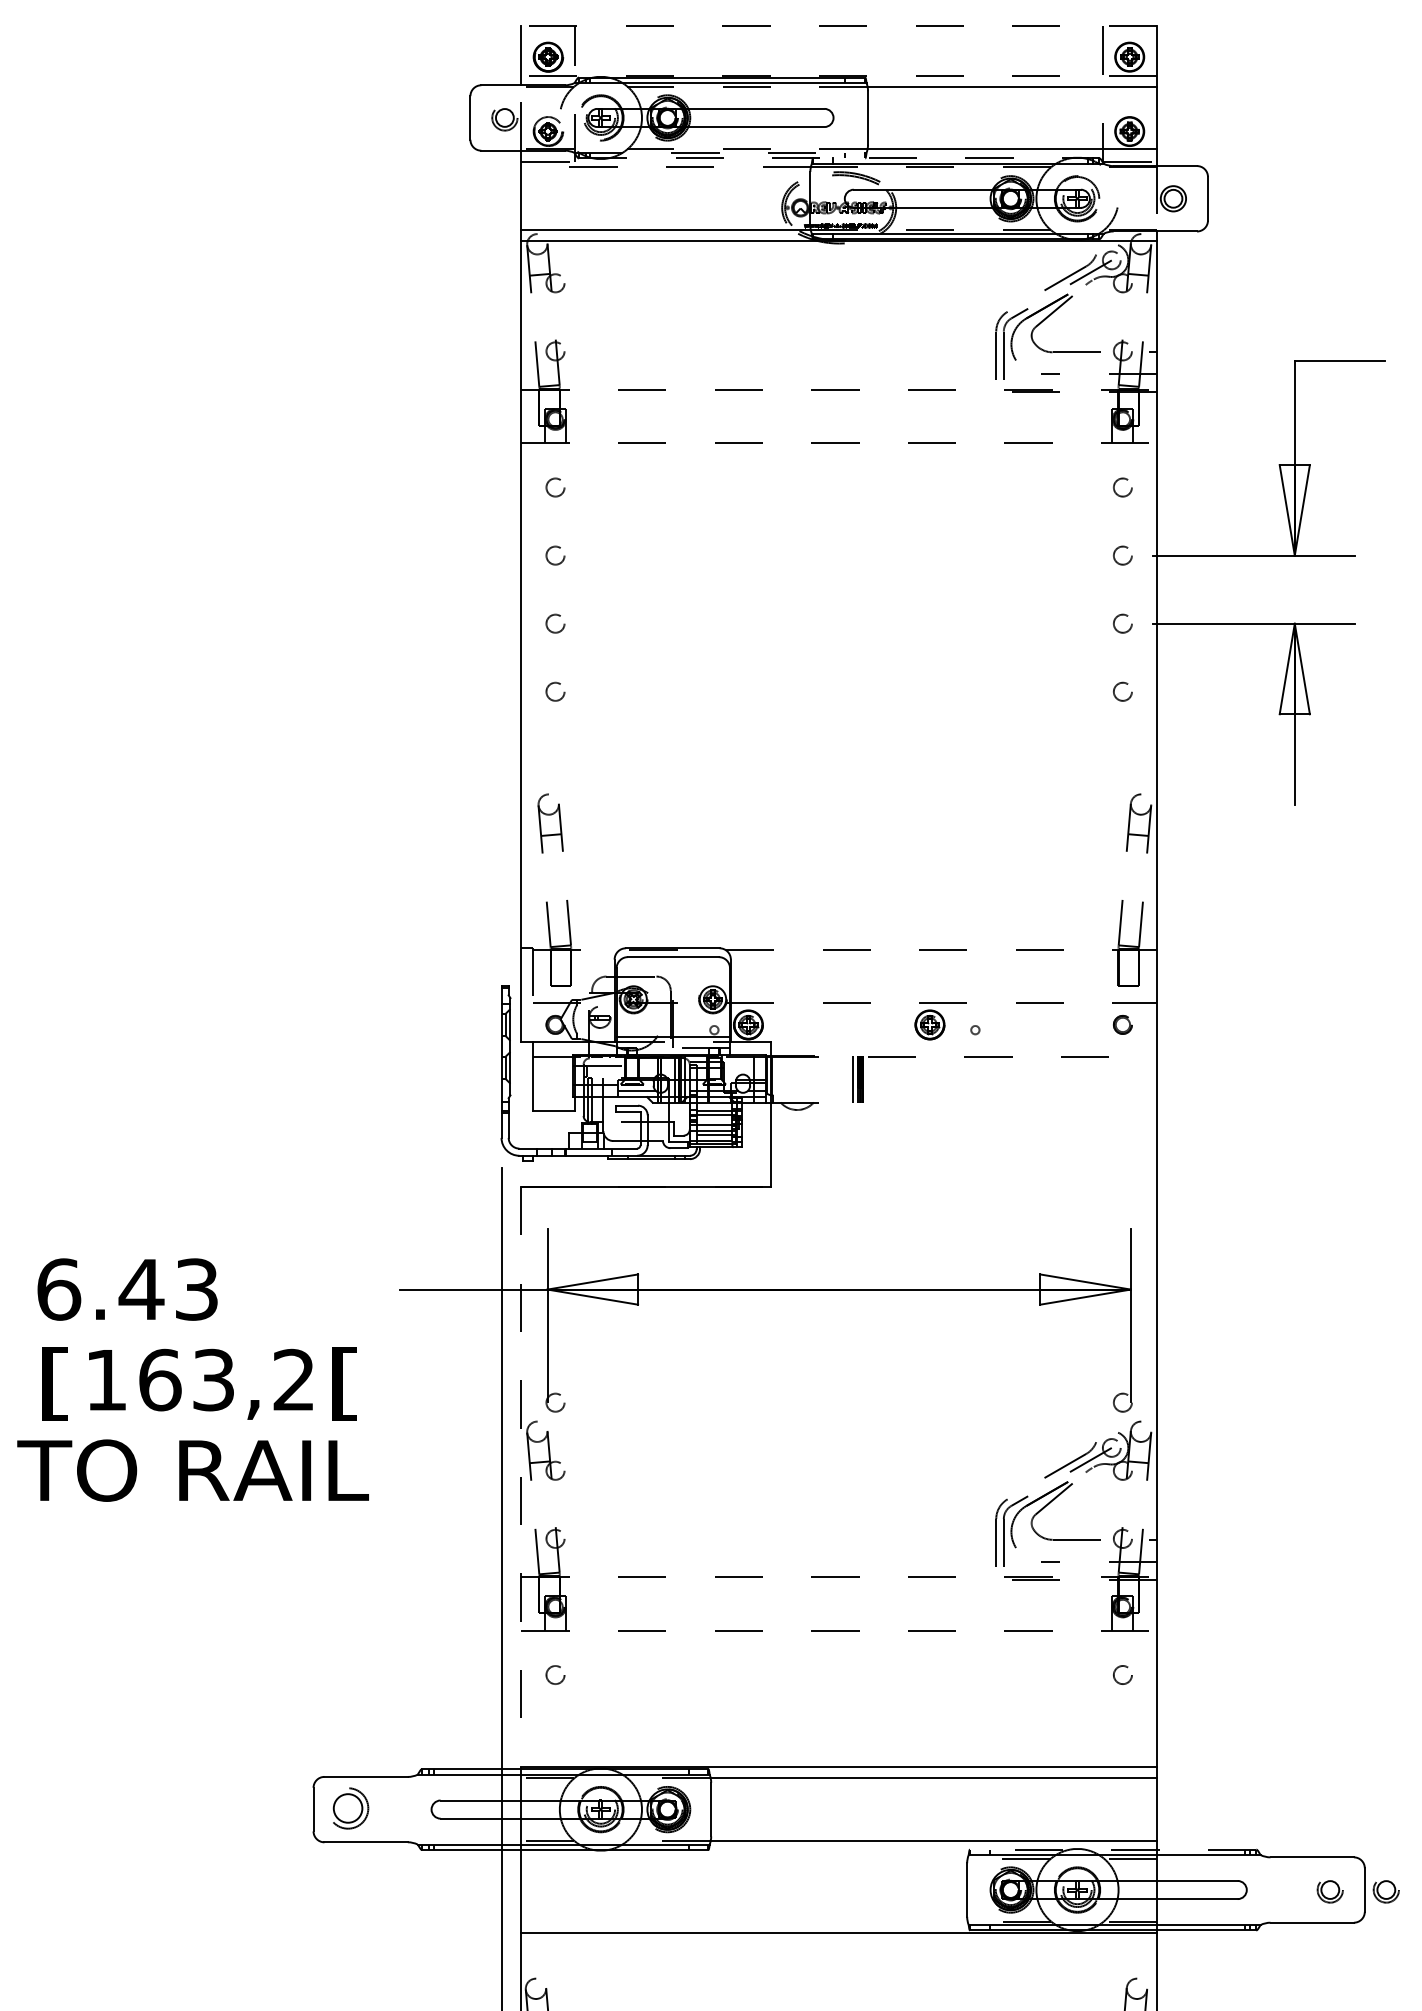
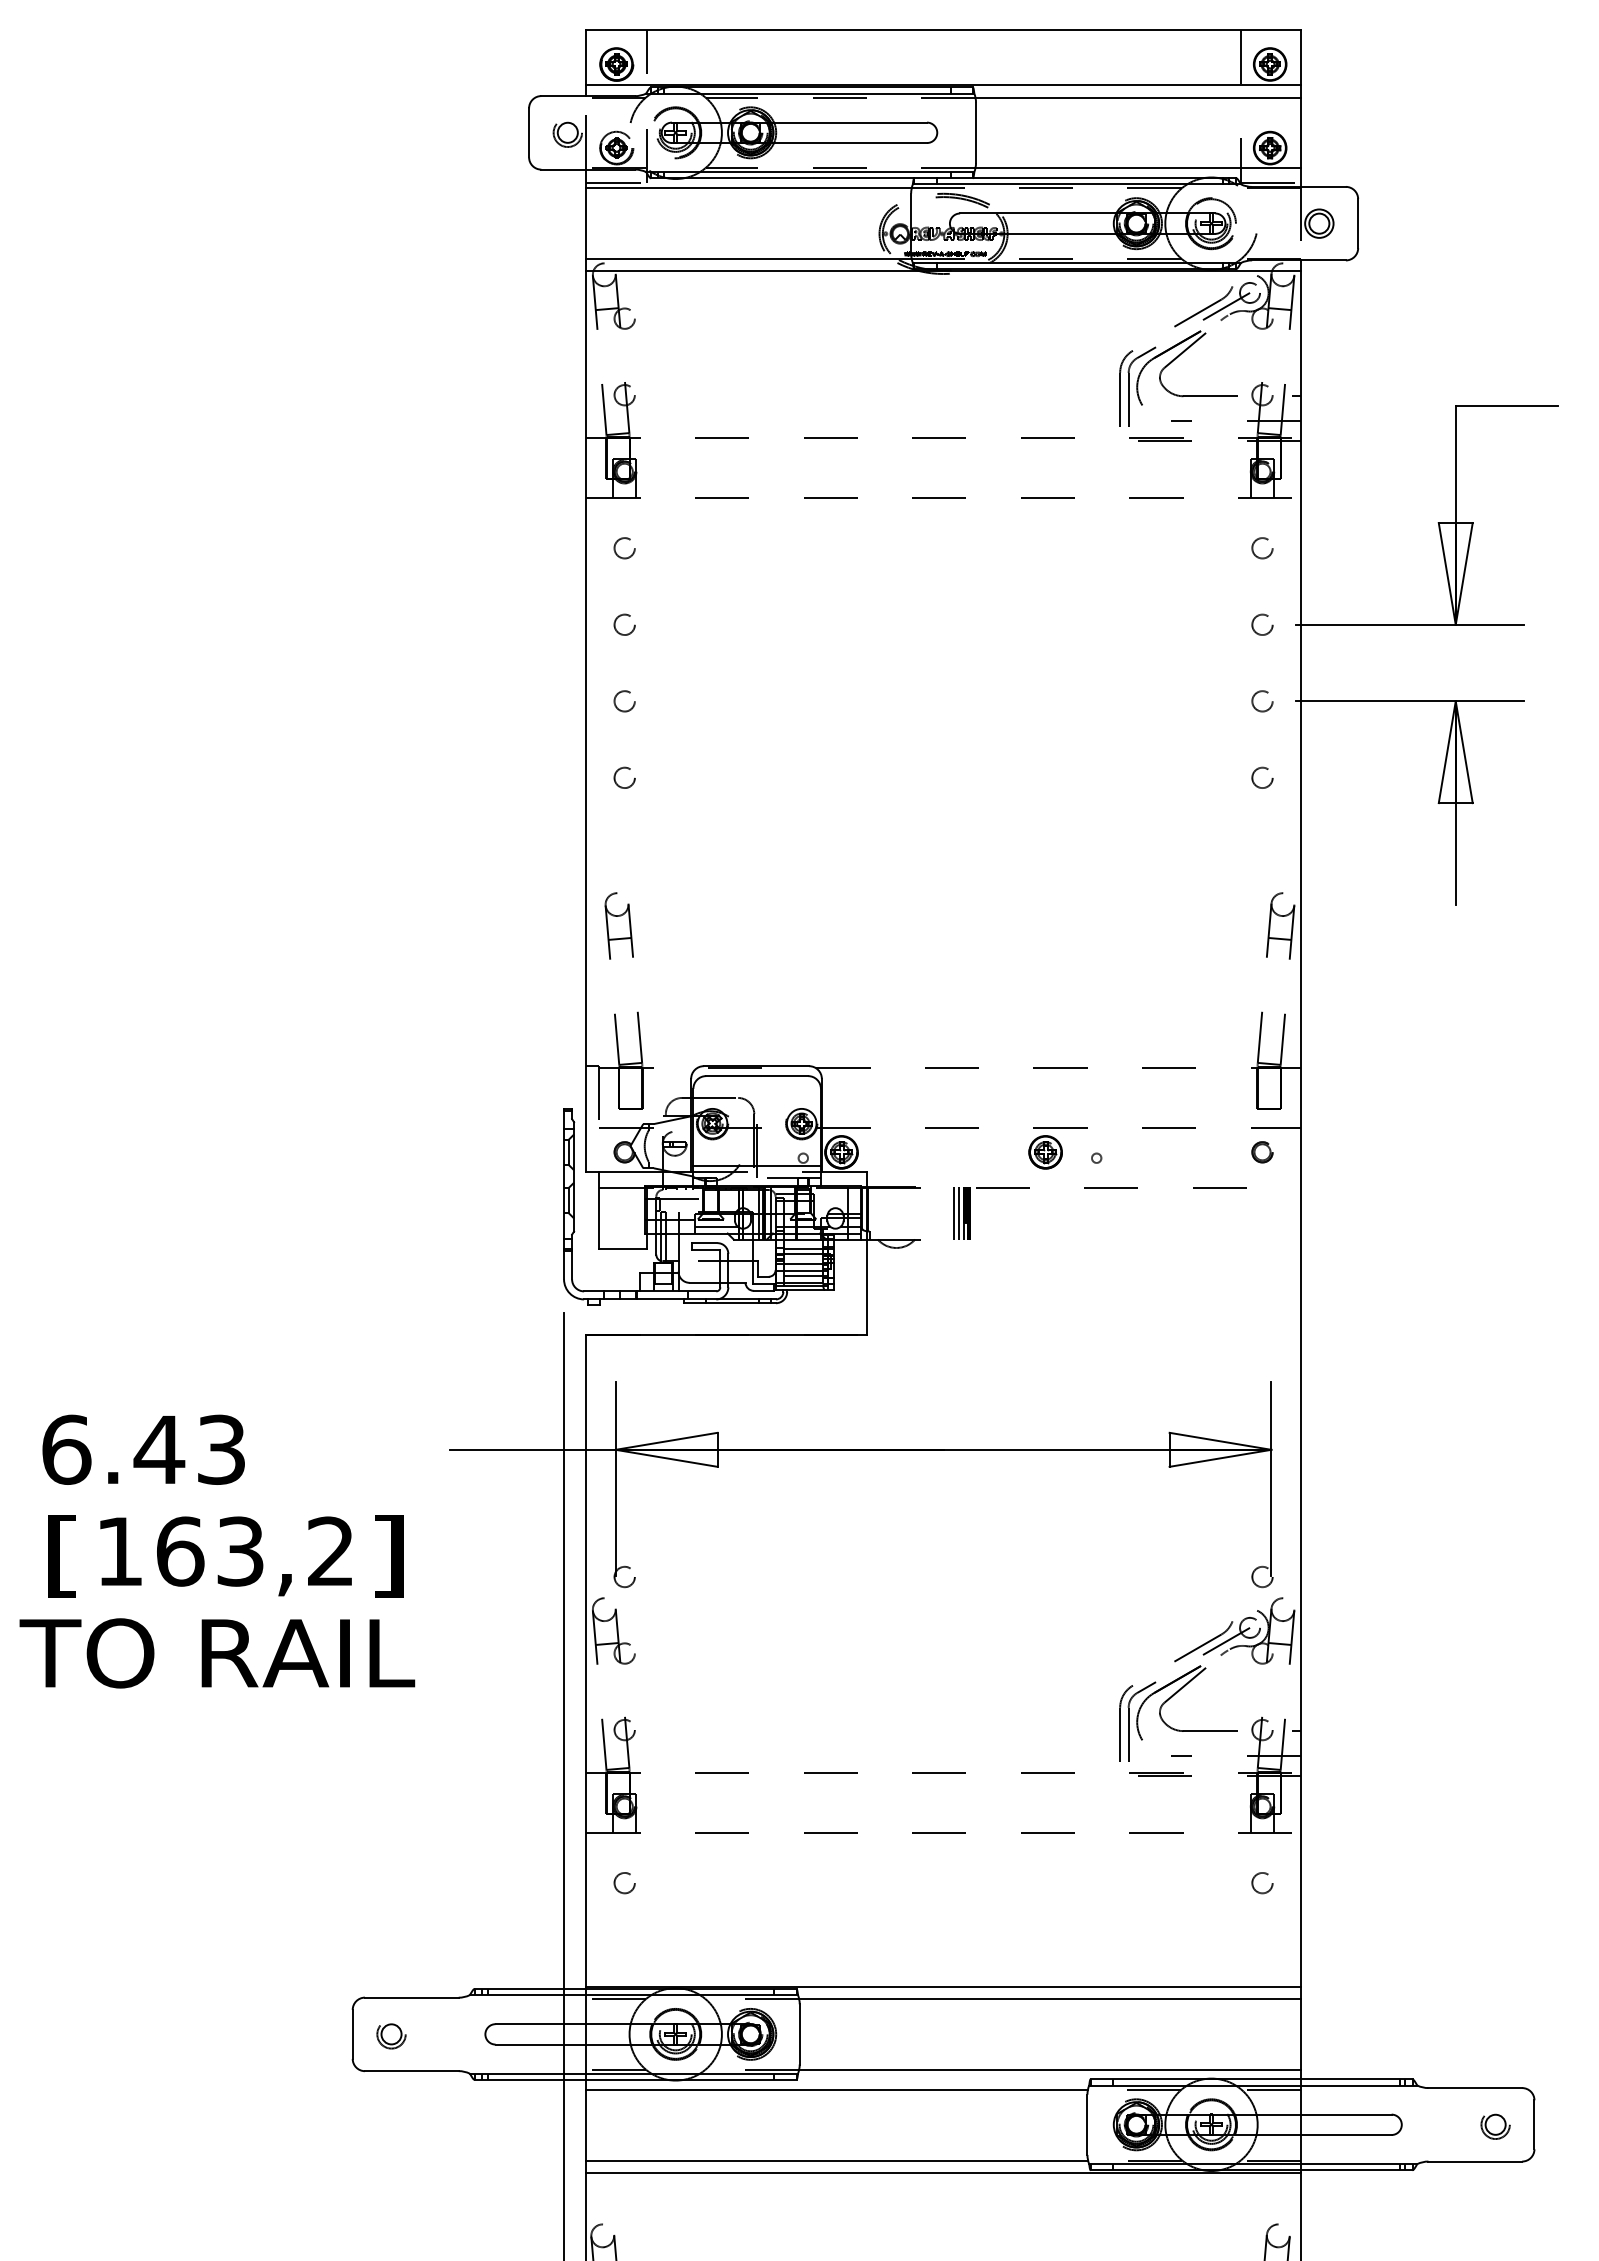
line: (839, 26) -> (943, 29), dashed -> solid
line: (839, 75) -> (943, 85), dashed -> solid
line: (720, 153) -> (810, 172), dashed -> solid
line: (839, 158) -> (943, 178), dashed -> solid
line: (666, 167) -> (749, 188), dashed -> solid
line: (847, 1078) -> (953, 1212), added
text: (345, 1384) -> (388, 1556), [ -> ]
line: (521, 1478) -> (586, 1662), dashed -> solid
part: (348, 1811) -> (391, 2036), size x0.62
line: (1113, 1849) -> (1251, 2079), dashed -> solid
line: (743, 1858) -> (836, 2089), added
part: (1386, 1891) -> (1558, 2126), removed
line: (744, 1921) -> (837, 2160), added

